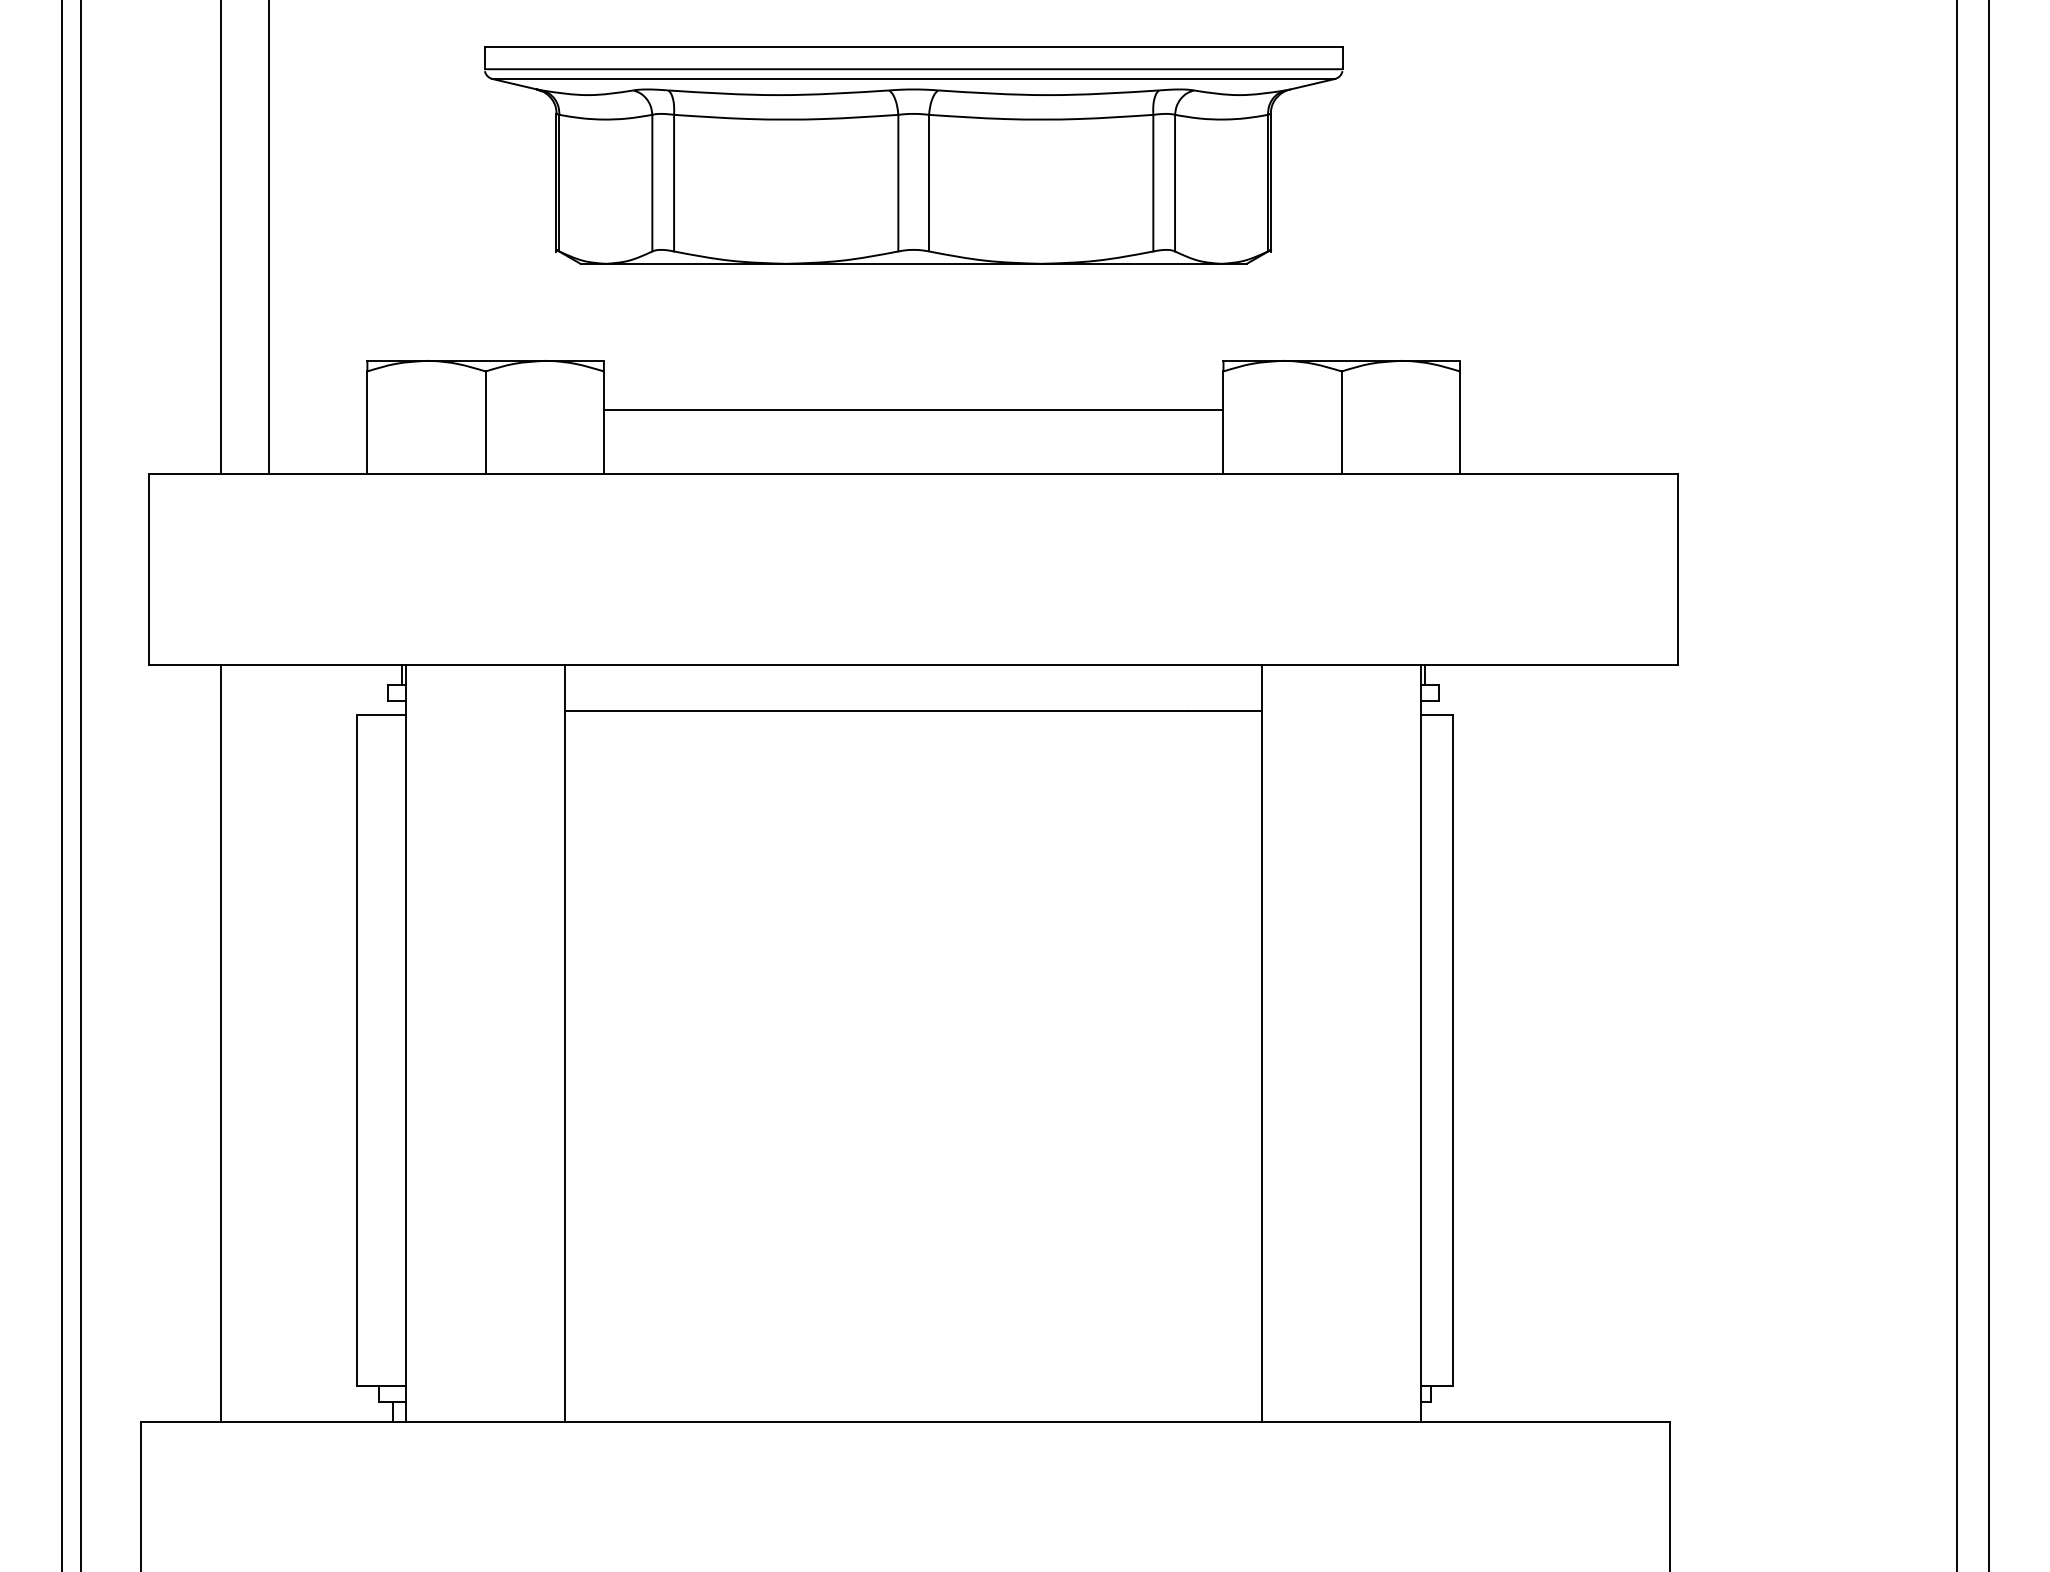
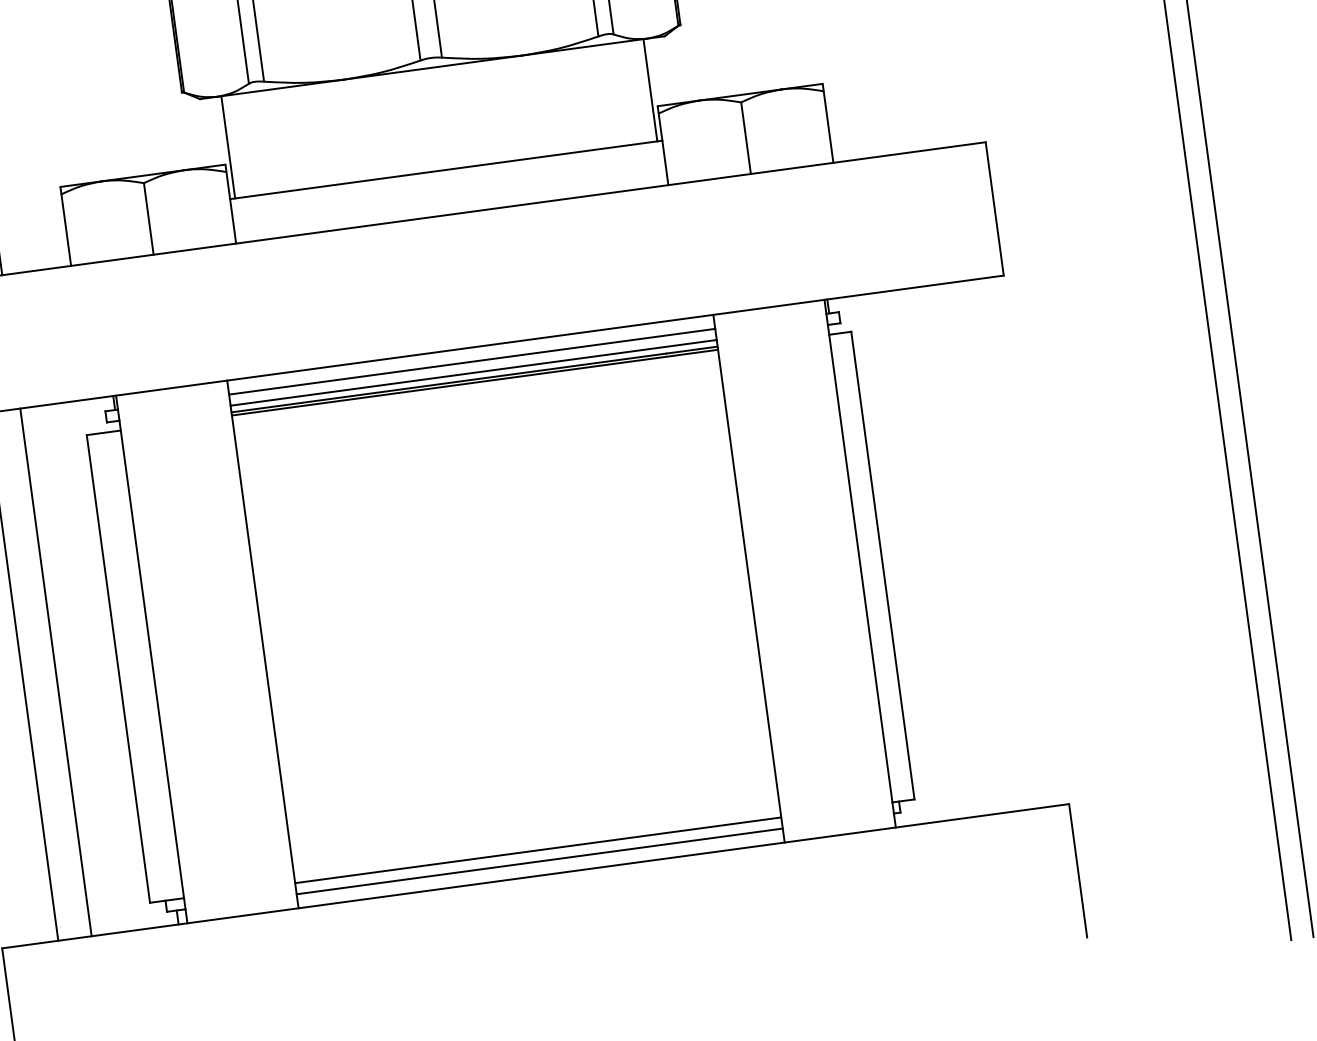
line: (611, 336) -> (228, 146), added
line: (1216, 336) -> (650, 89), added
line: (913, 685) -> (472, 361), added
line: (913, 701) -> (473, 373), added
line: (913, 715) -> (474, 382), added
line: (268, 1043) -> (55, 672), added
line: (913, 1385) -> (538, 850), added
line: (913, 1401) -> (539, 861), added

